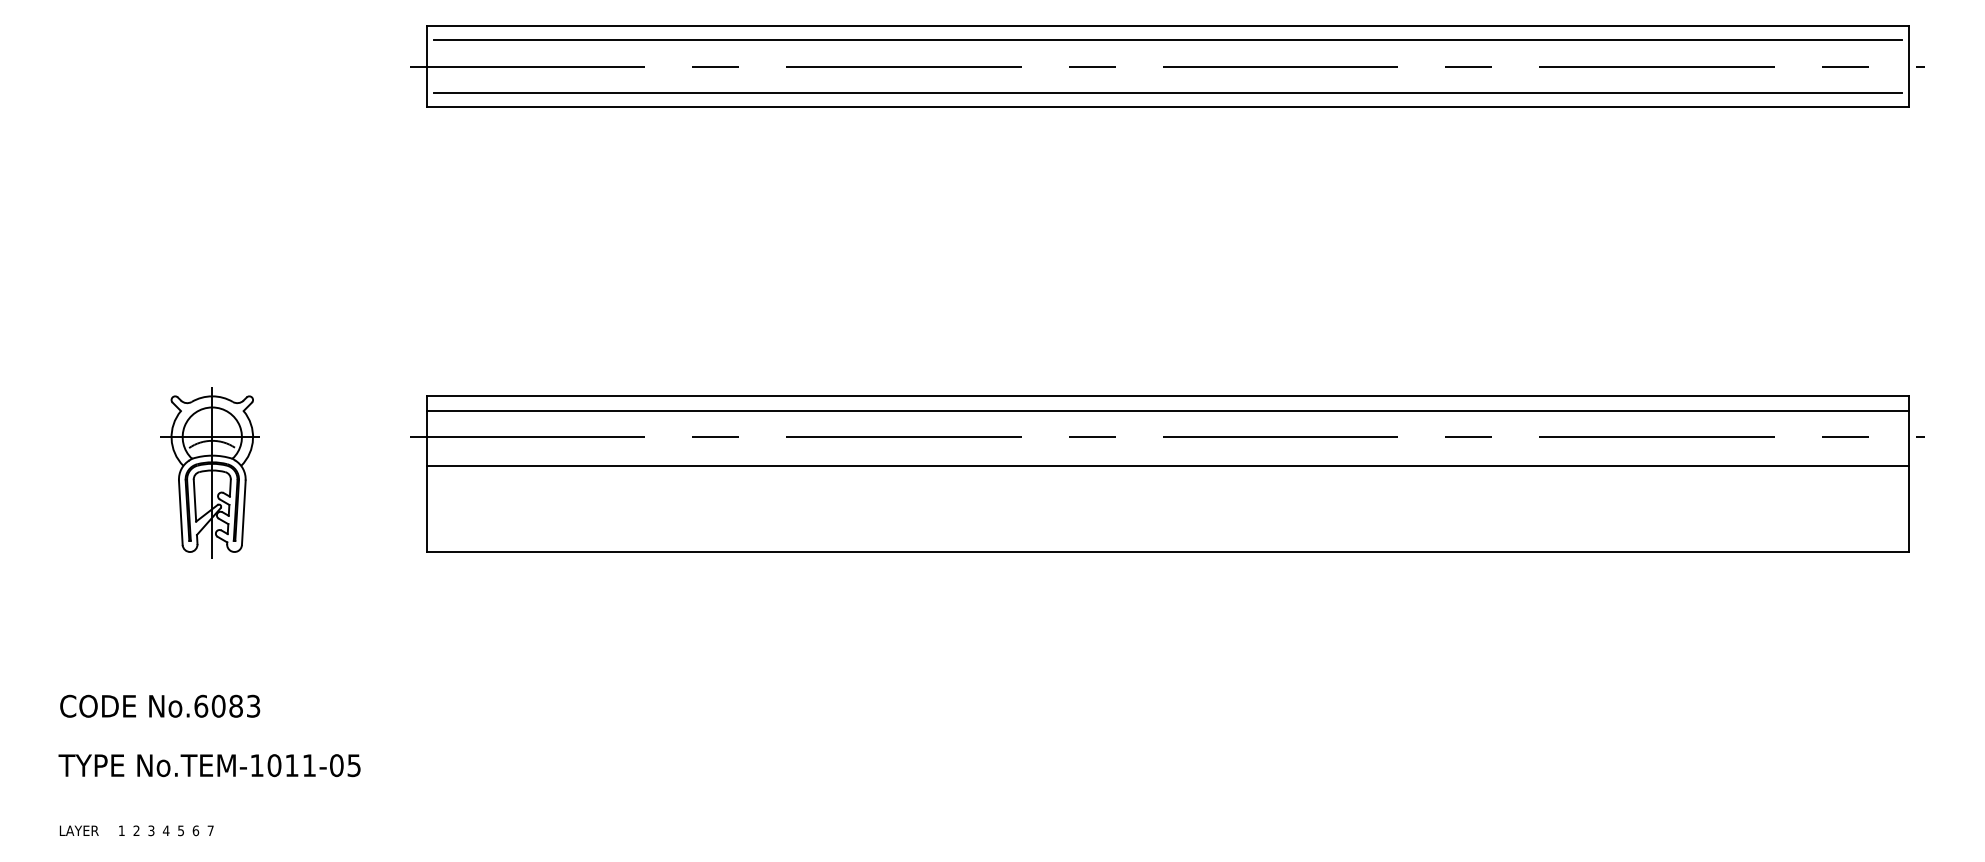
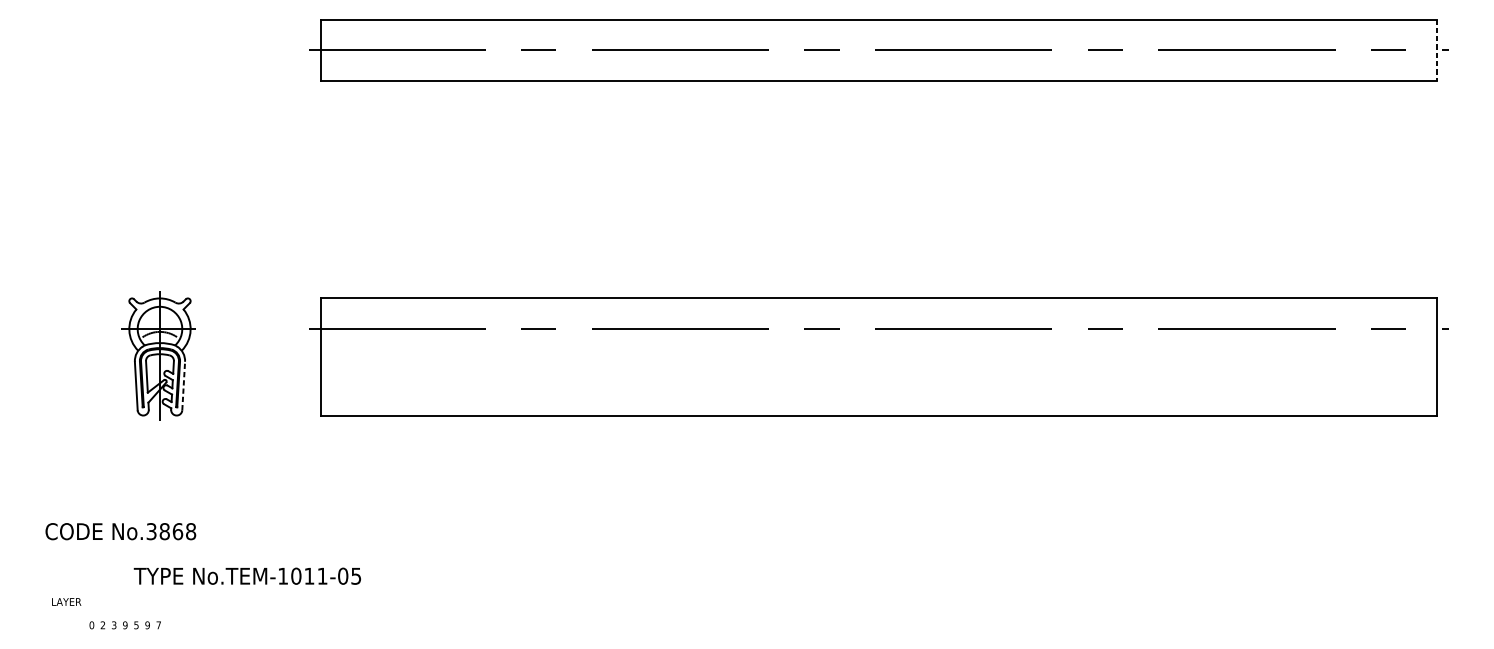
line: (1167, 40) -> (878, 30), removed
line: (1909, 66) -> (1436, 50), solid -> dashed
line: (1167, 92) -> (878, 69), removed
line: (1167, 411) -> (878, 309), removed
line: (1167, 465) -> (878, 350), removed
line: (243, 512) -> (183, 385), solid -> dashed
text: (227, 705) -> (171, 531), No.6083 -> No.3868
text: (209, 765) -> (247, 576), moved
text: (78, 830) -> (66, 601), moved
text: (121, 830) -> (91, 625), 1 -> 0
text: (165, 830) -> (124, 625), 4 -> 9
text: (195, 830) -> (147, 625), 6 -> 9

